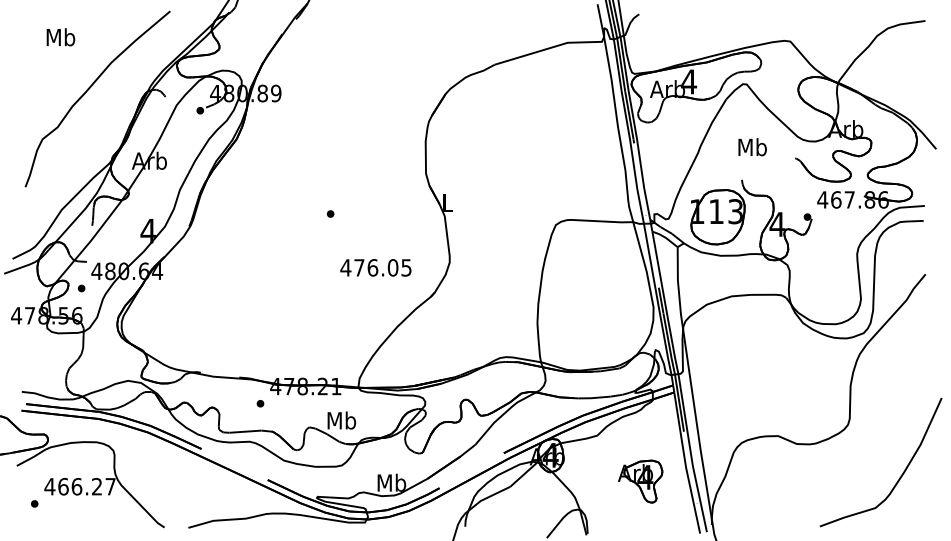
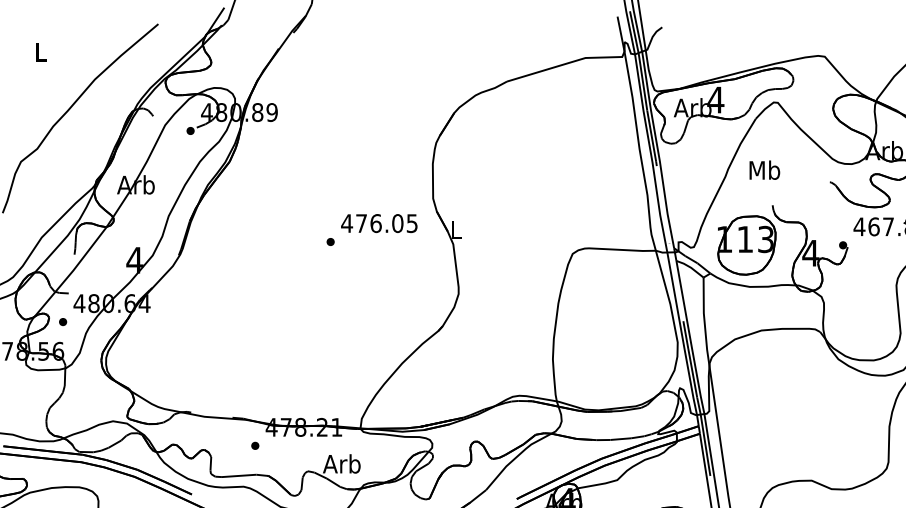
text: (60, 37) -> (40, 52), Mb -> L
text: (752, 147) -> (764, 170), moved
text: (375, 267) -> (378, 223), moved
text: (340, 420) -> (341, 463), Mb -> Arb

